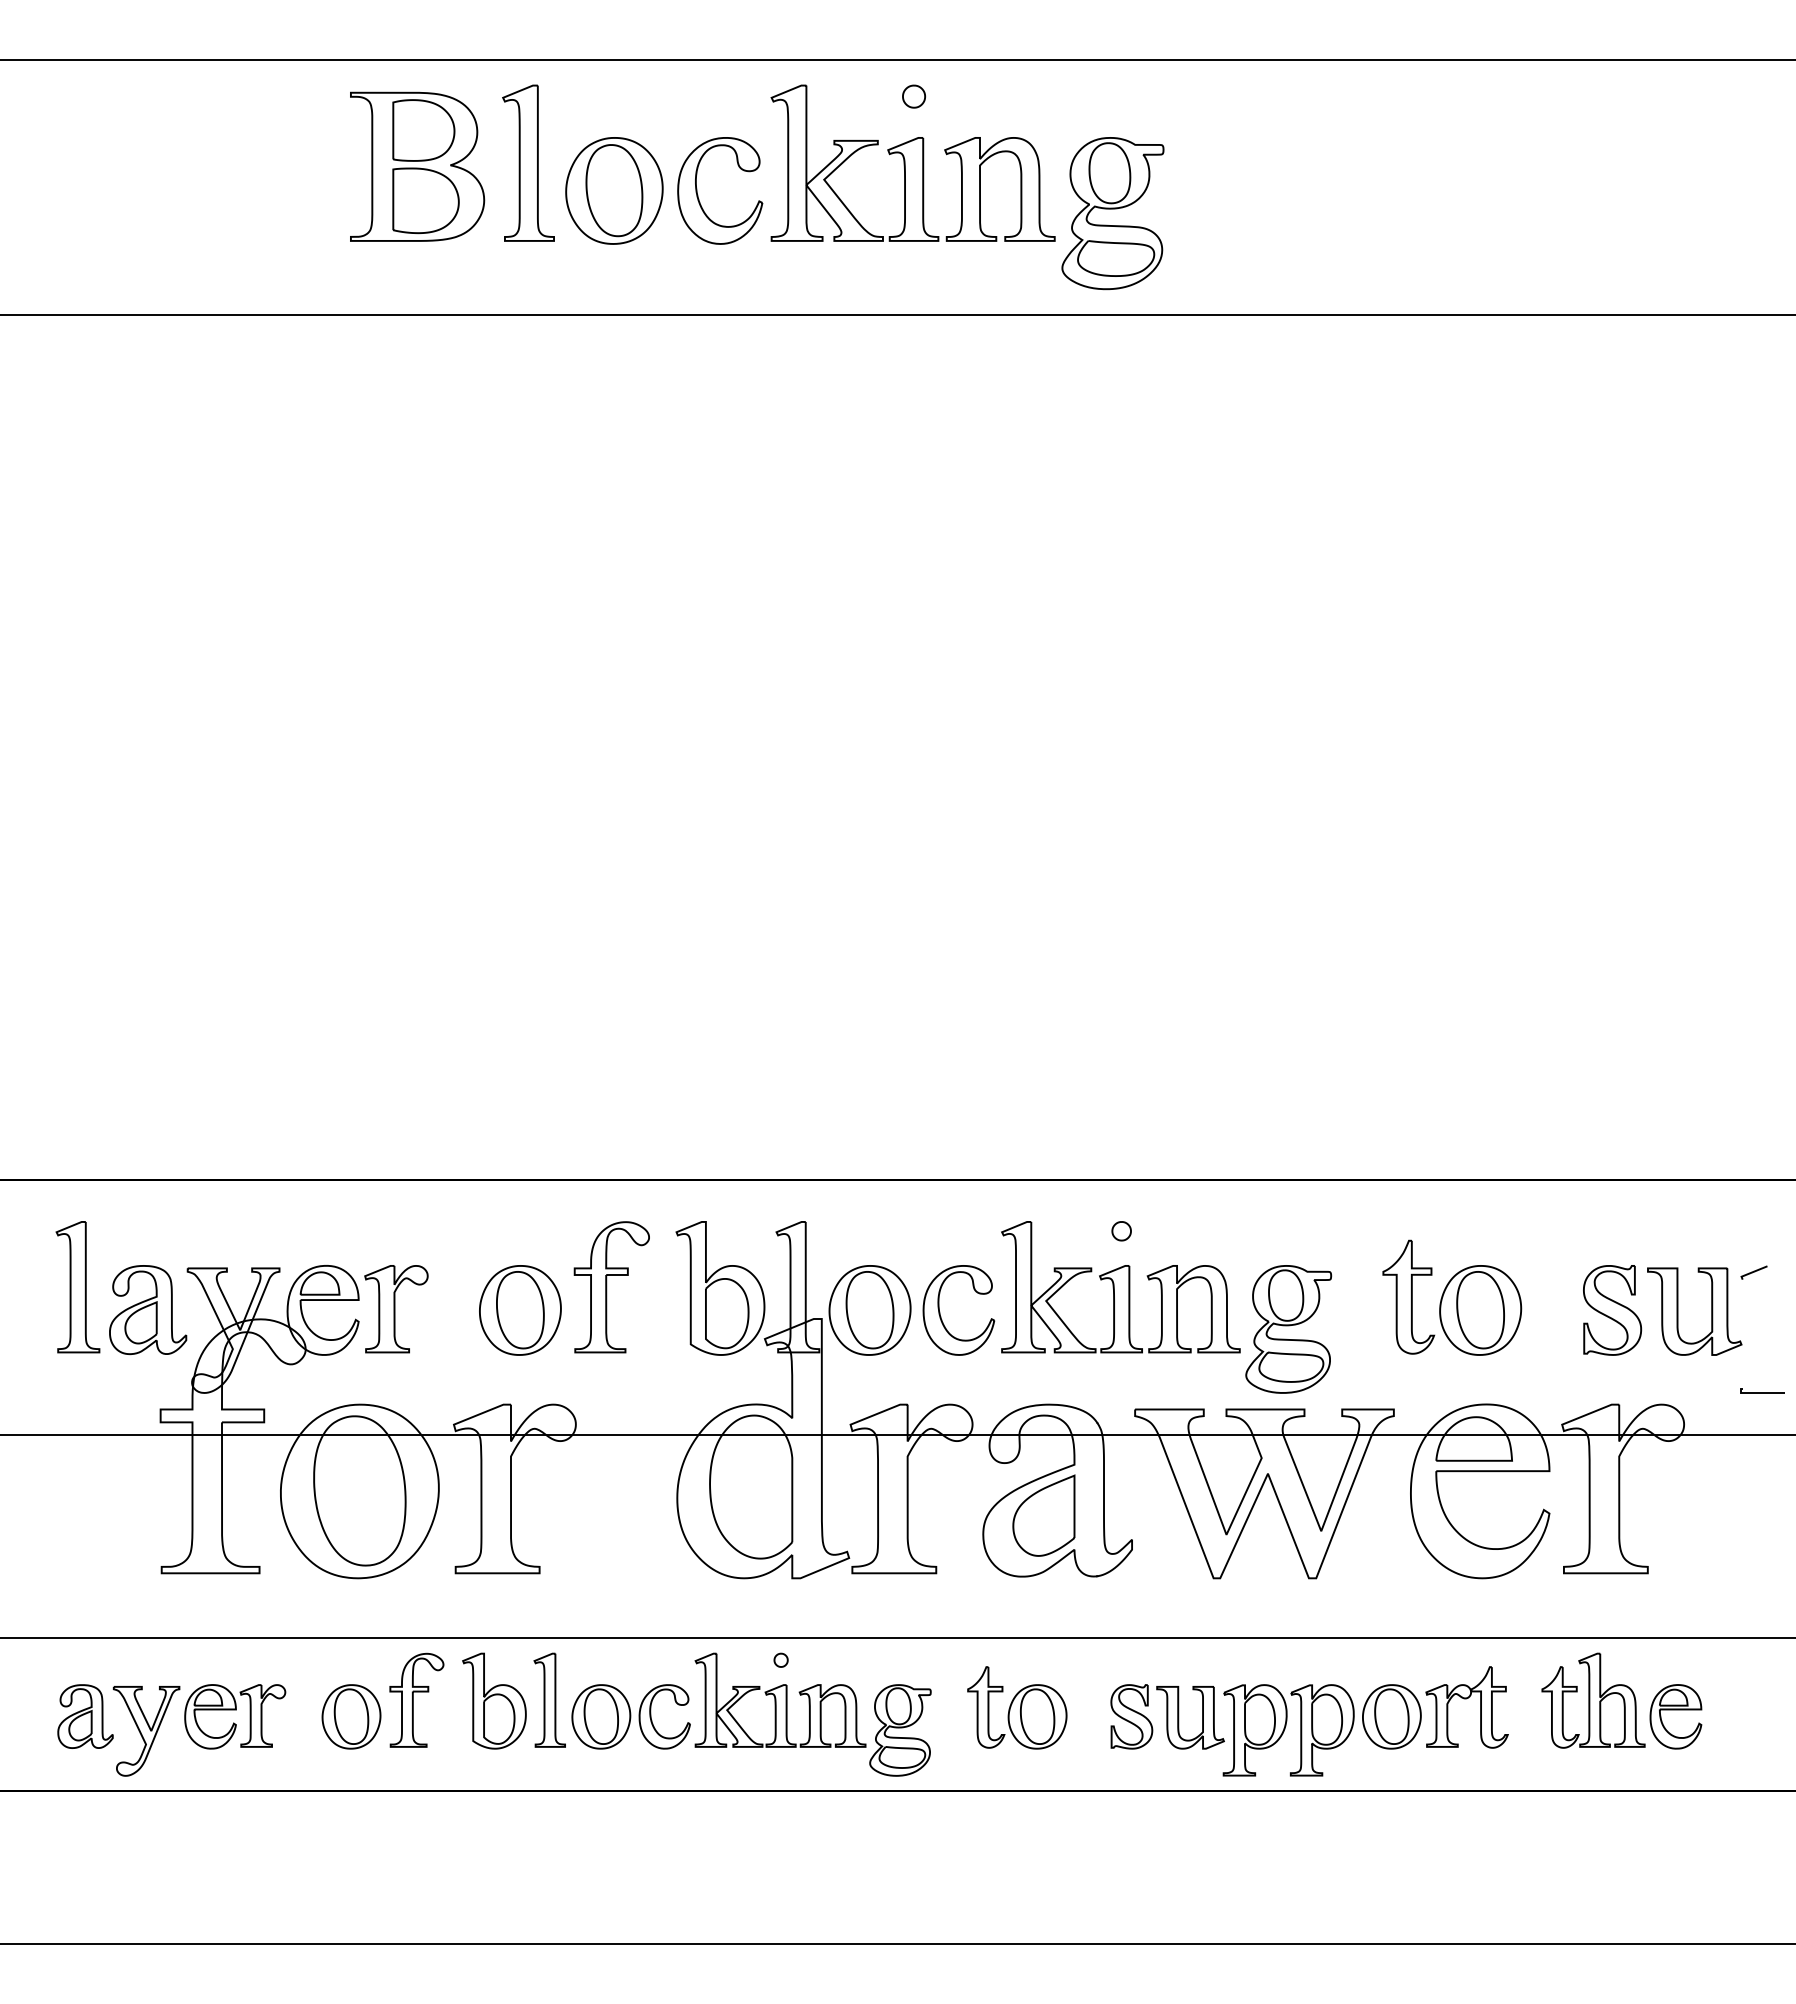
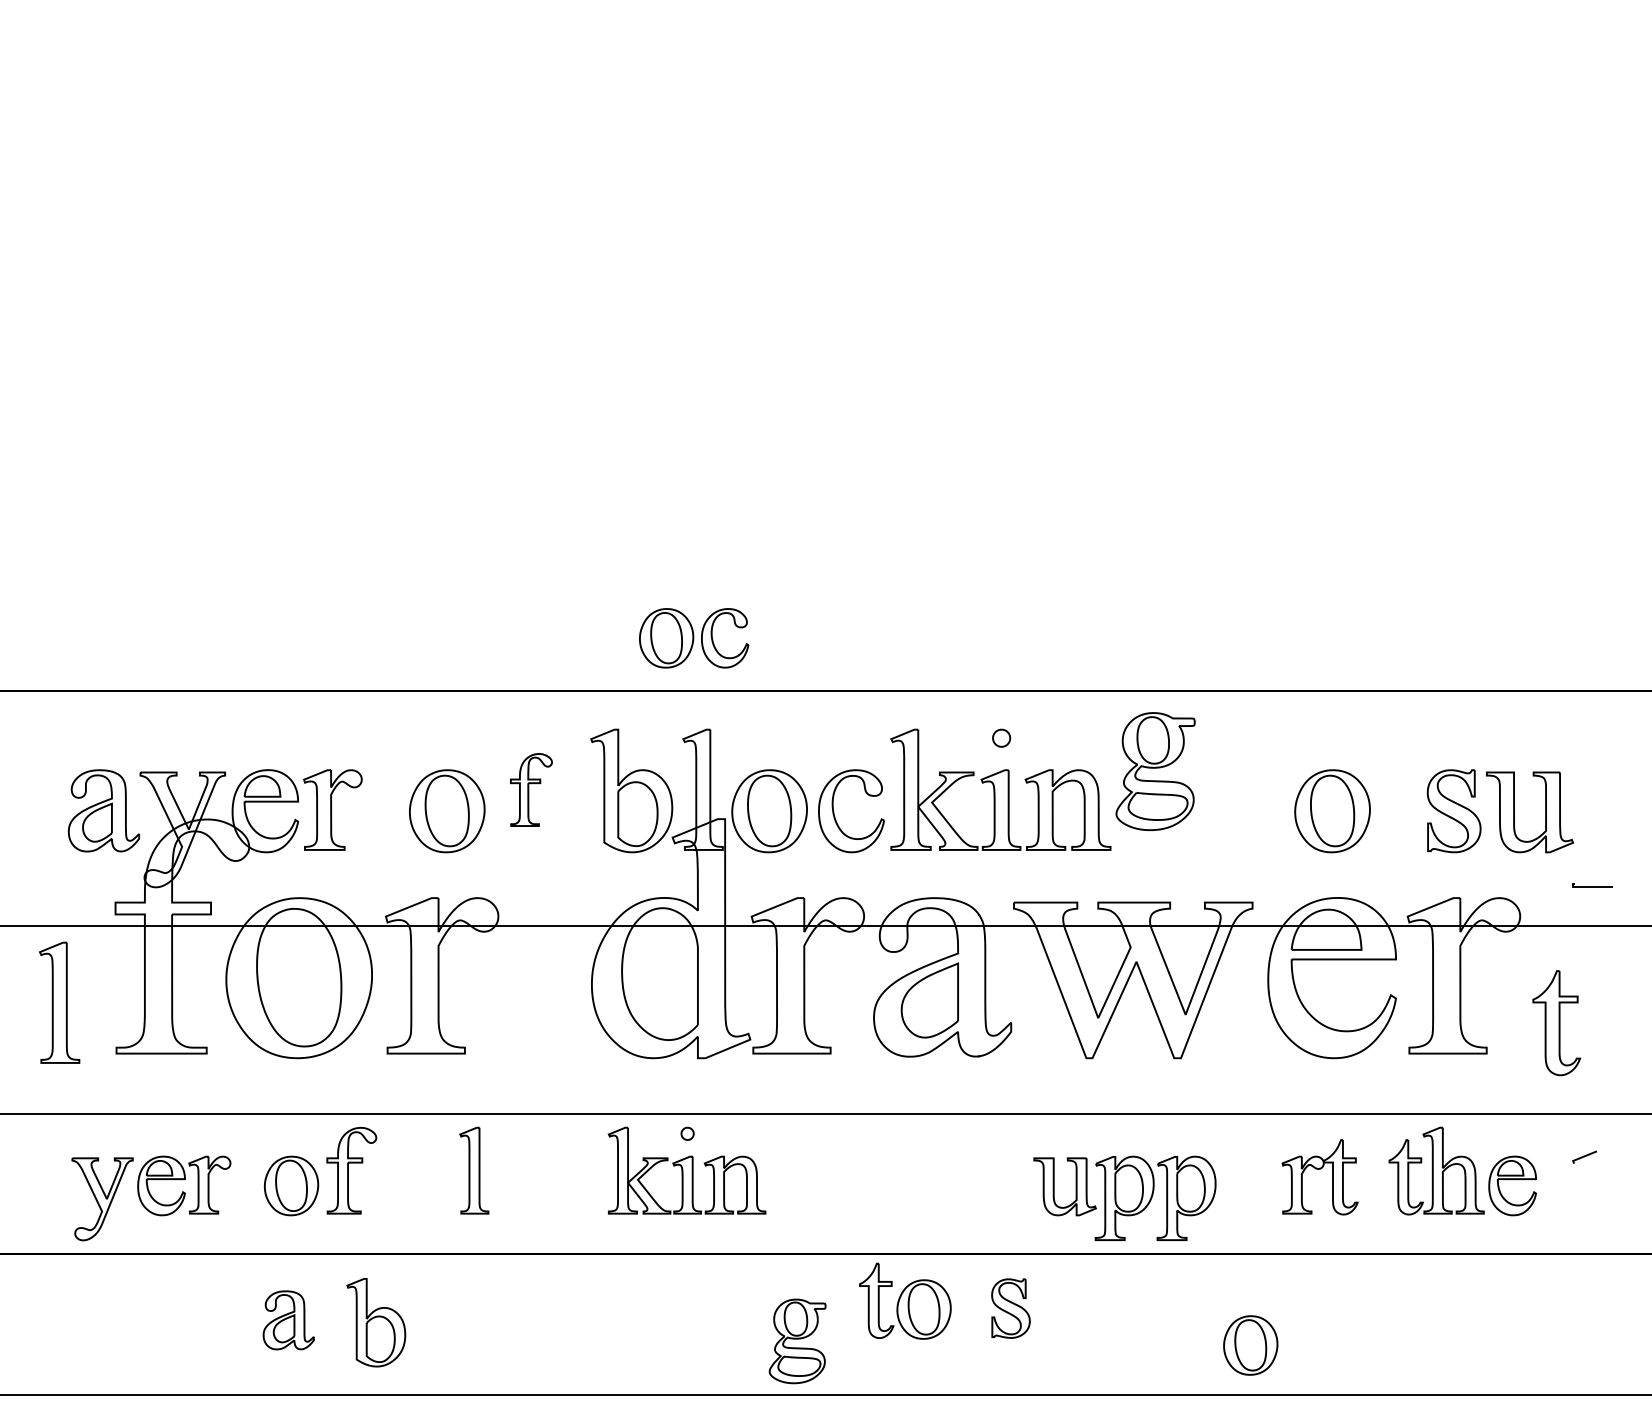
line: (1753, 1272) -> (1584, 1157), moved
part: (77, 1287) -> (59, 1003), moved
part: (611, 1287) -> (531, 790), size x0.6
part: (1408, 1296) -> (1556, 1022), moved
part: (1288, 1329) -> (1155, 771), moved
part: (494, 1700) -> (376, 1322), moved
part: (1017, 1707) -> (905, 1300), moved
part: (85, 1716) -> (288, 1320), moved
part: (630, 1716) -> (693, 637), moved
part: (1131, 1716) -> (1010, 1308), moved
part: (1391, 1716) -> (1250, 1345), moved
part: (900, 1730) -> (797, 1341), moved

